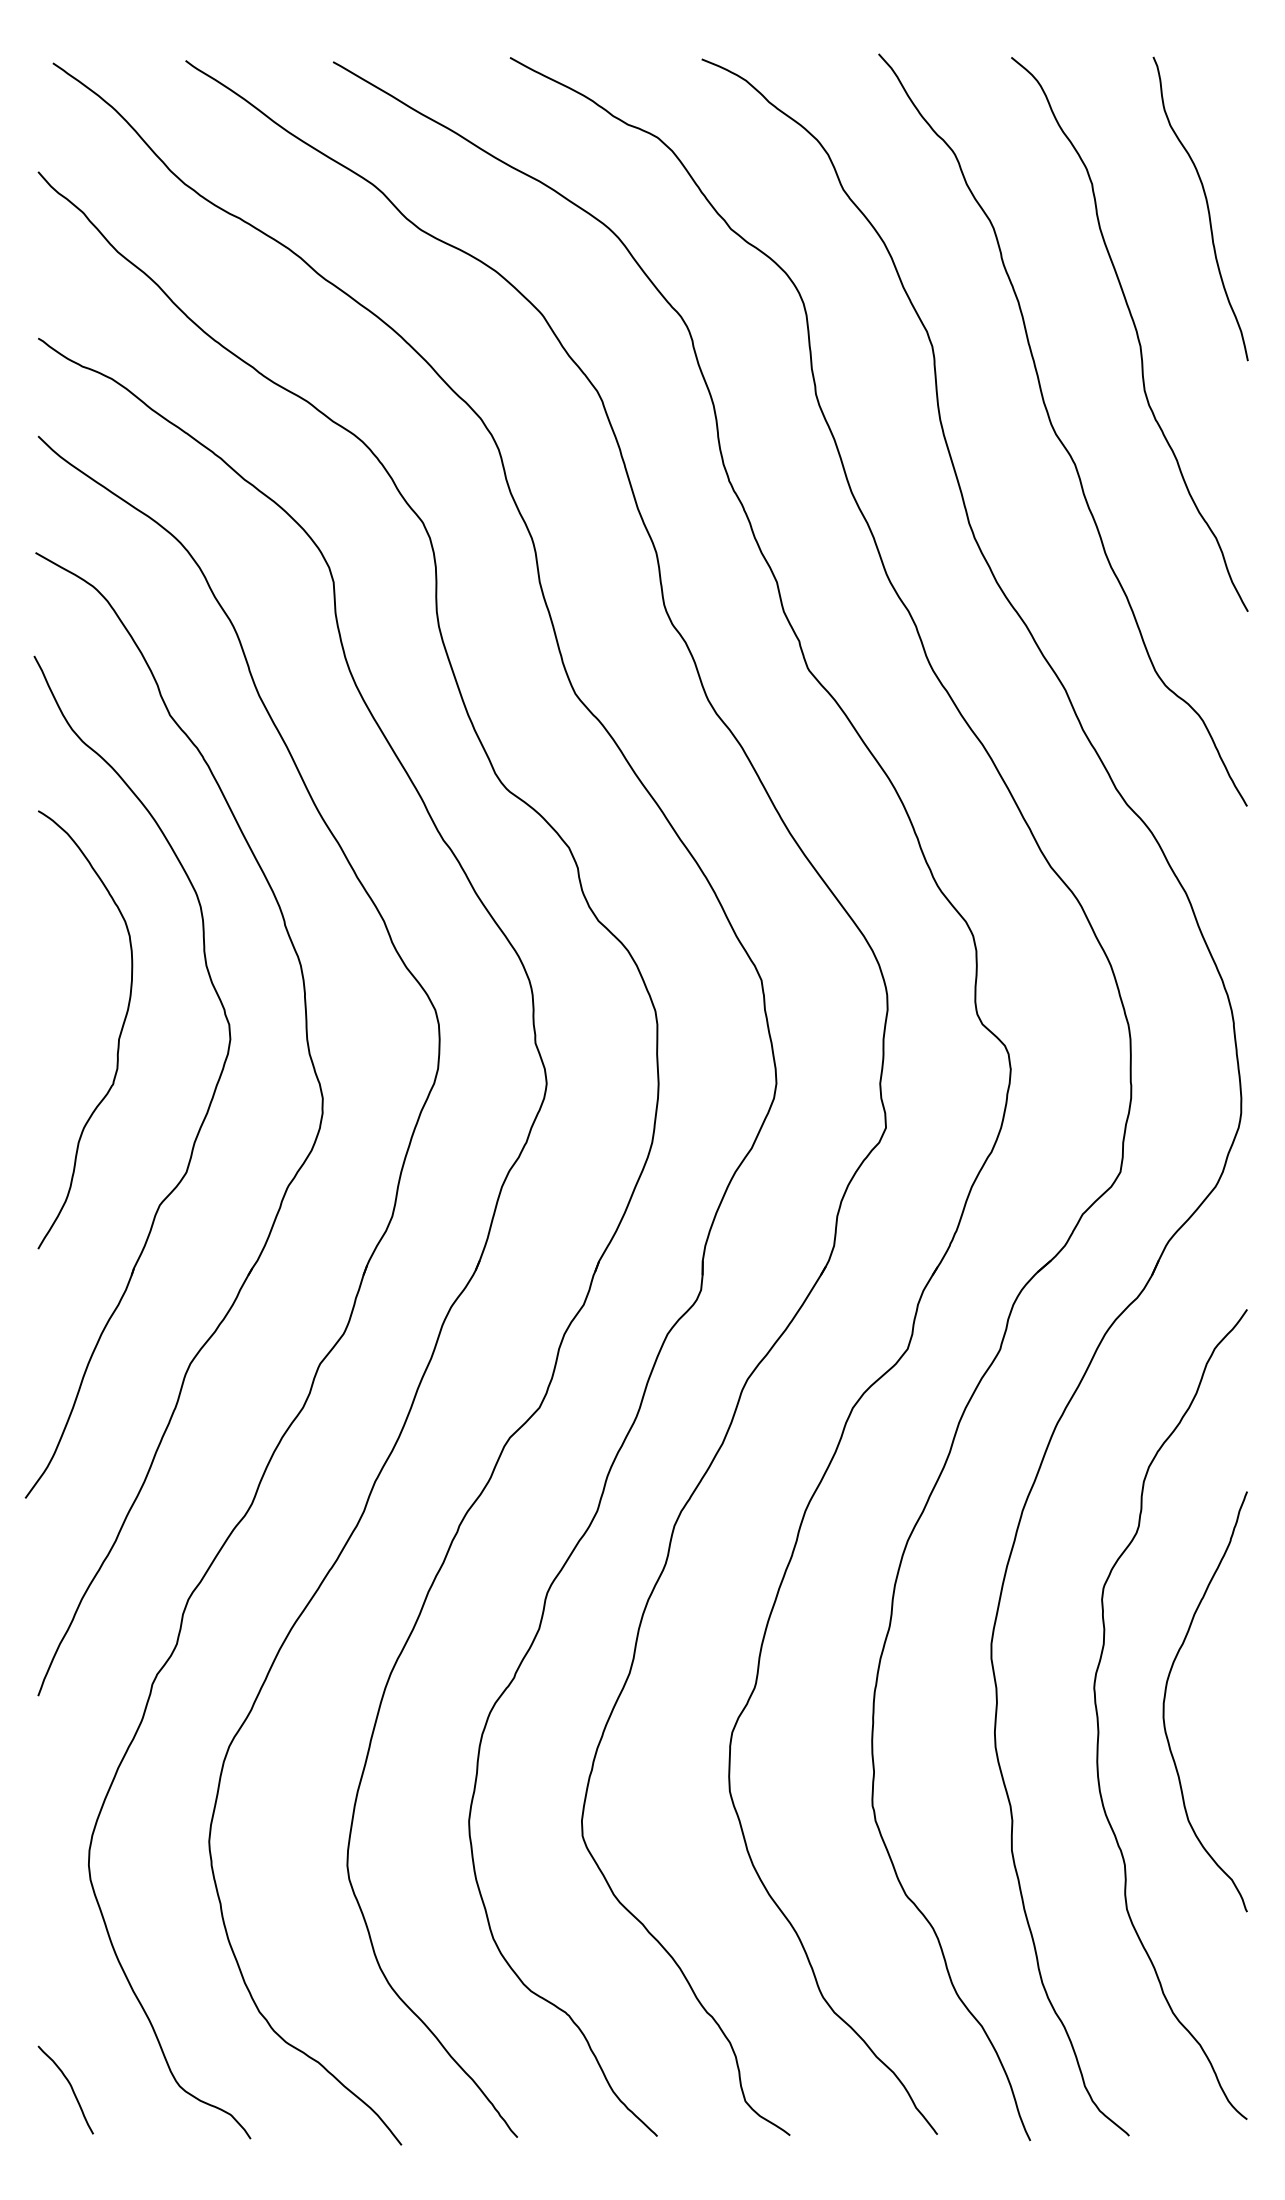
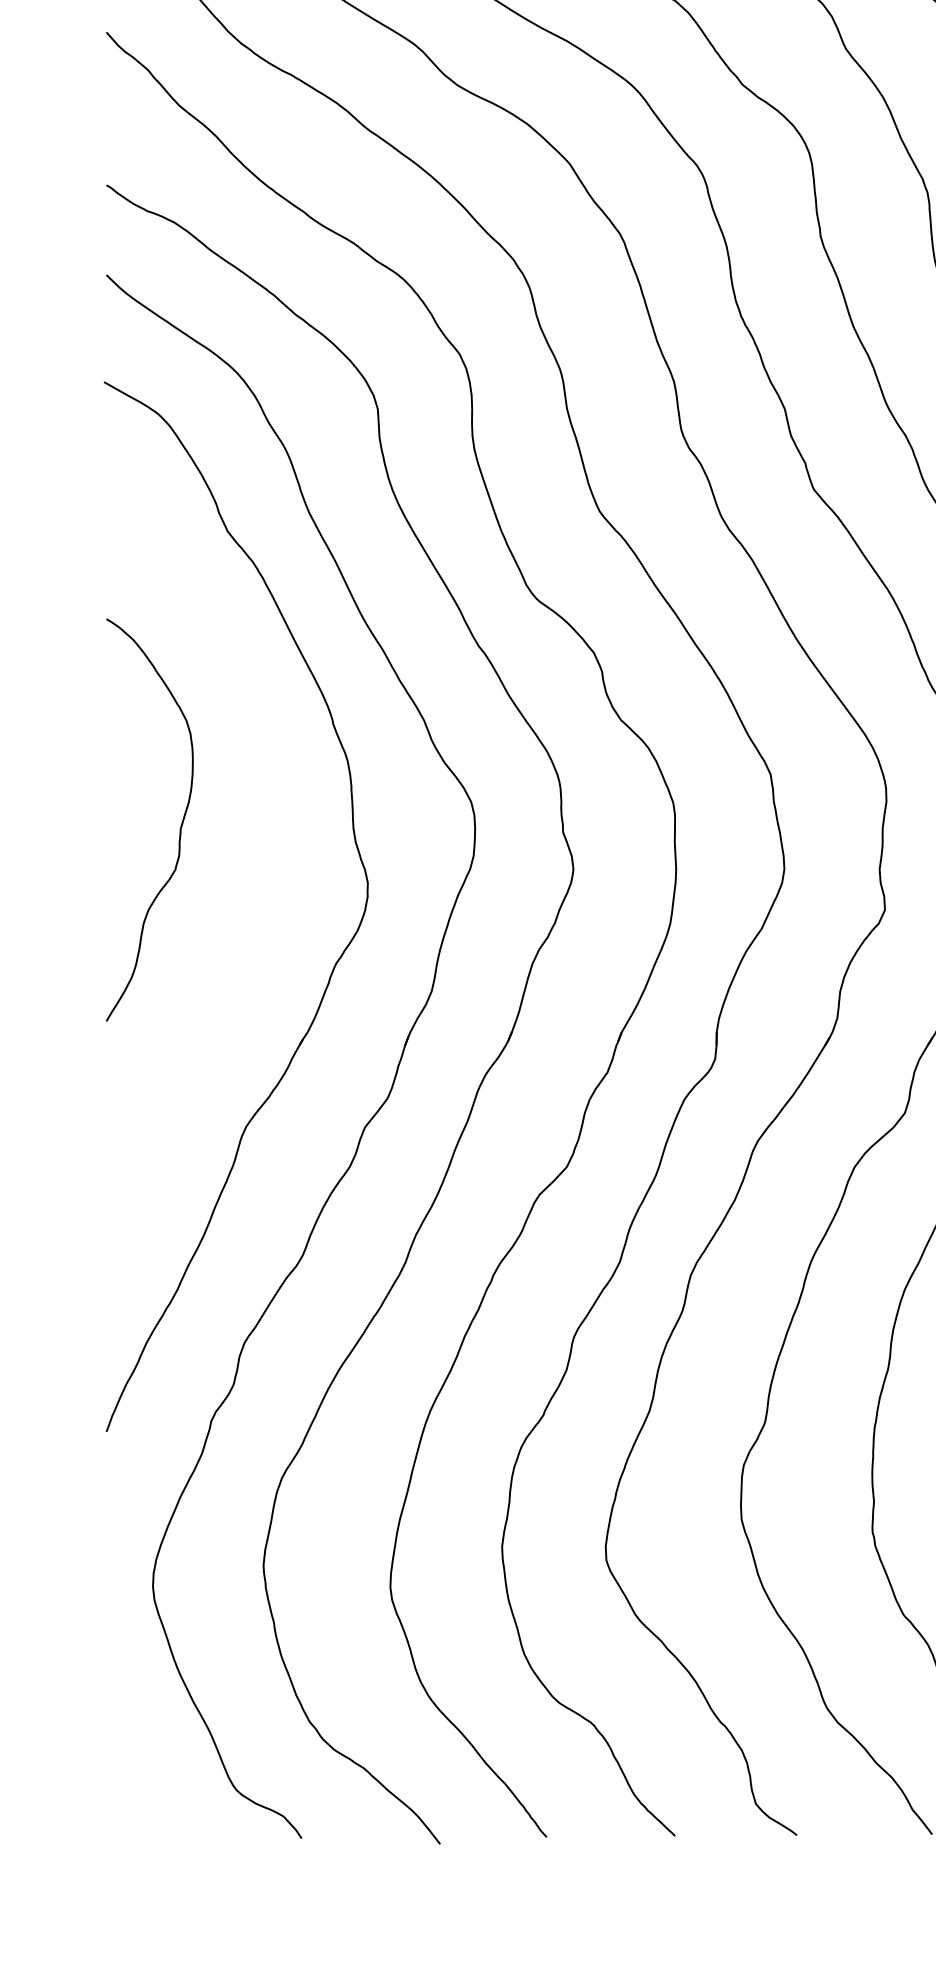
part: (208, 1105) -> (262, 889), removed
curve: (70, 2087) -> (136, 1791), removed

